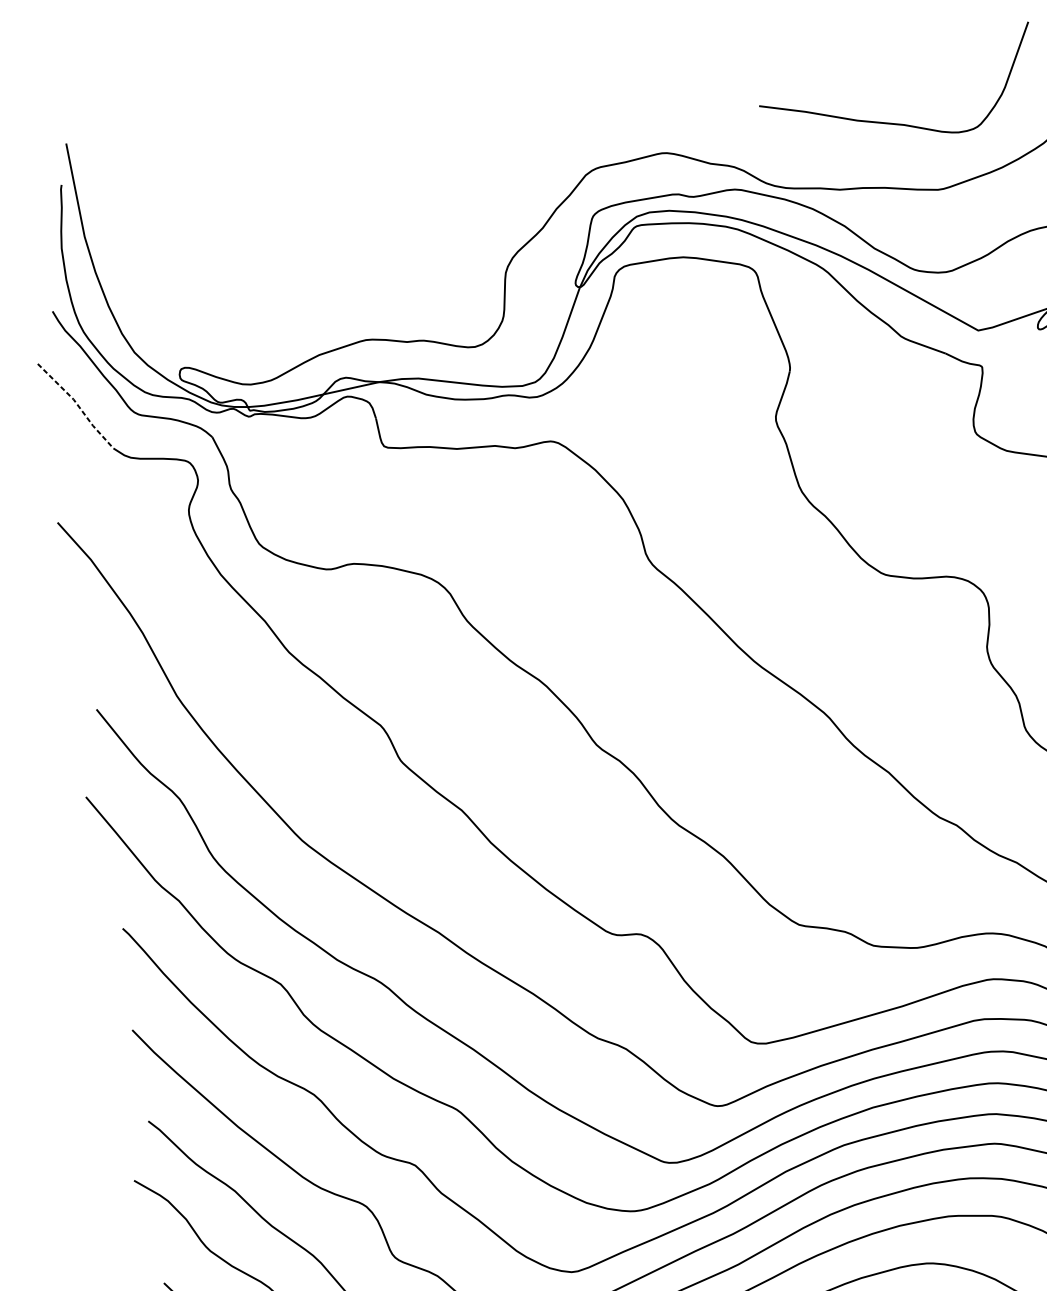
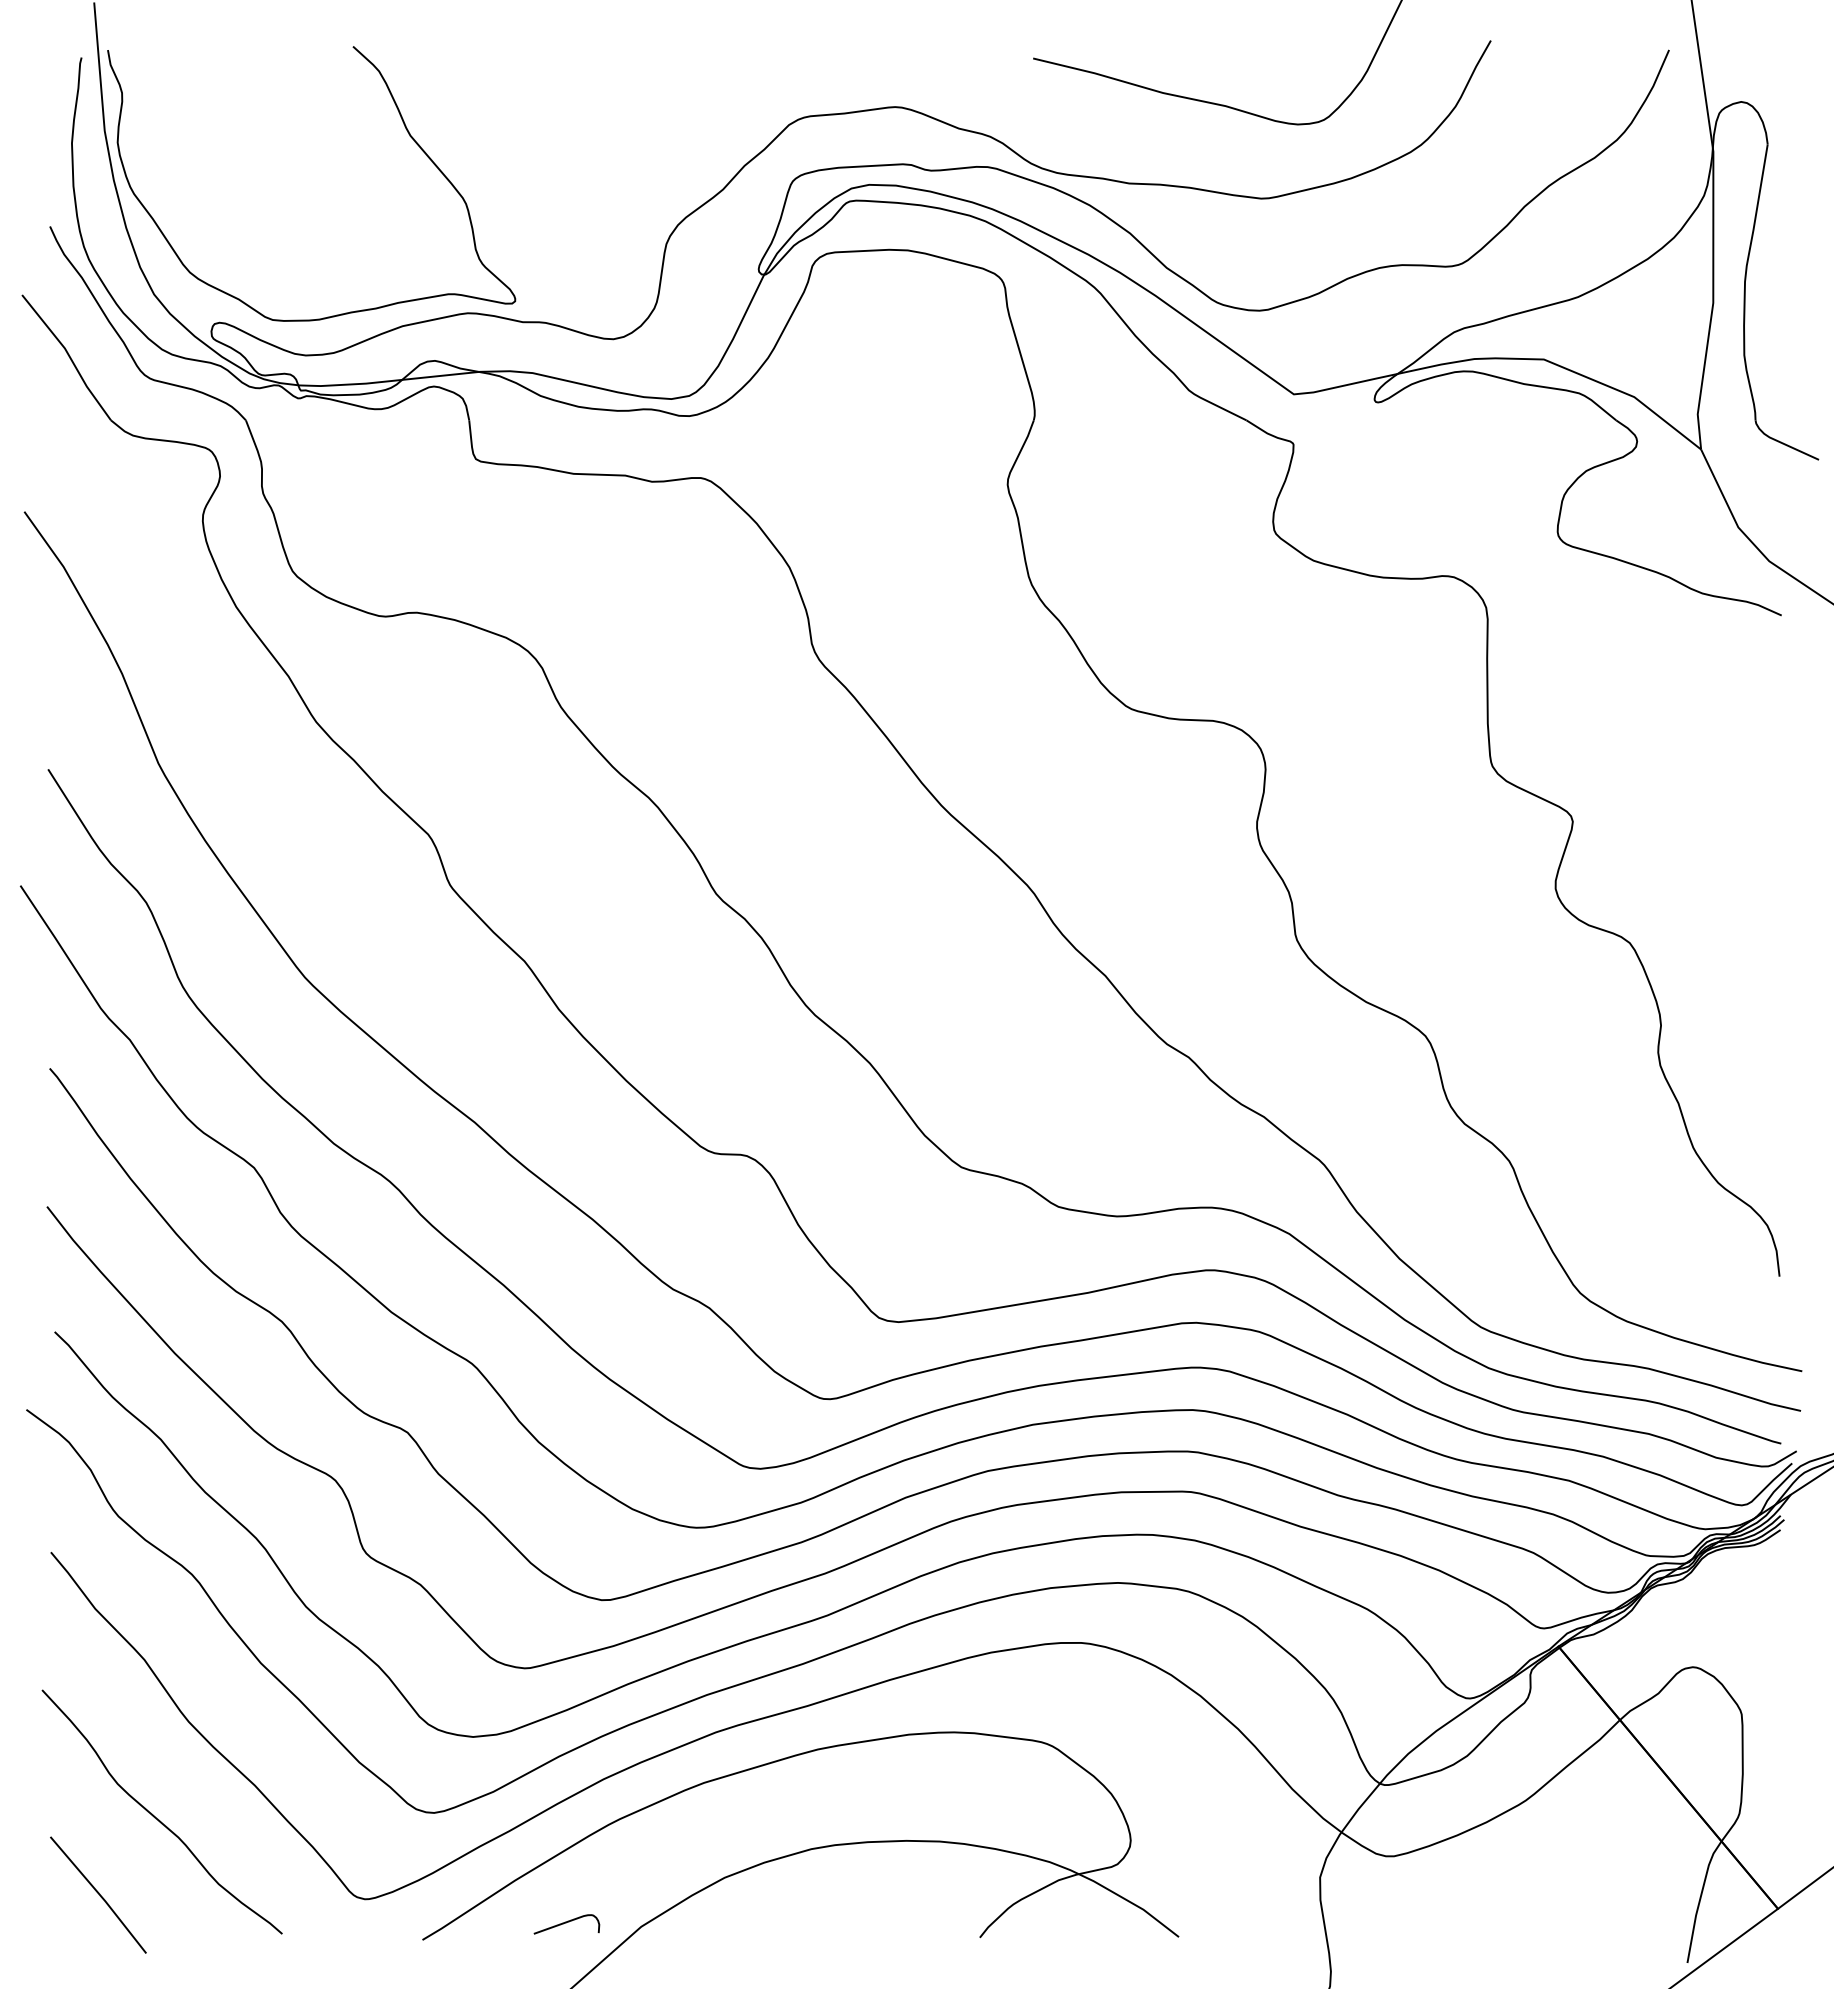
curve: (307, 214) -> (408, 134), added
line: (77, 405) -> (69, 356), dashed -> solid

